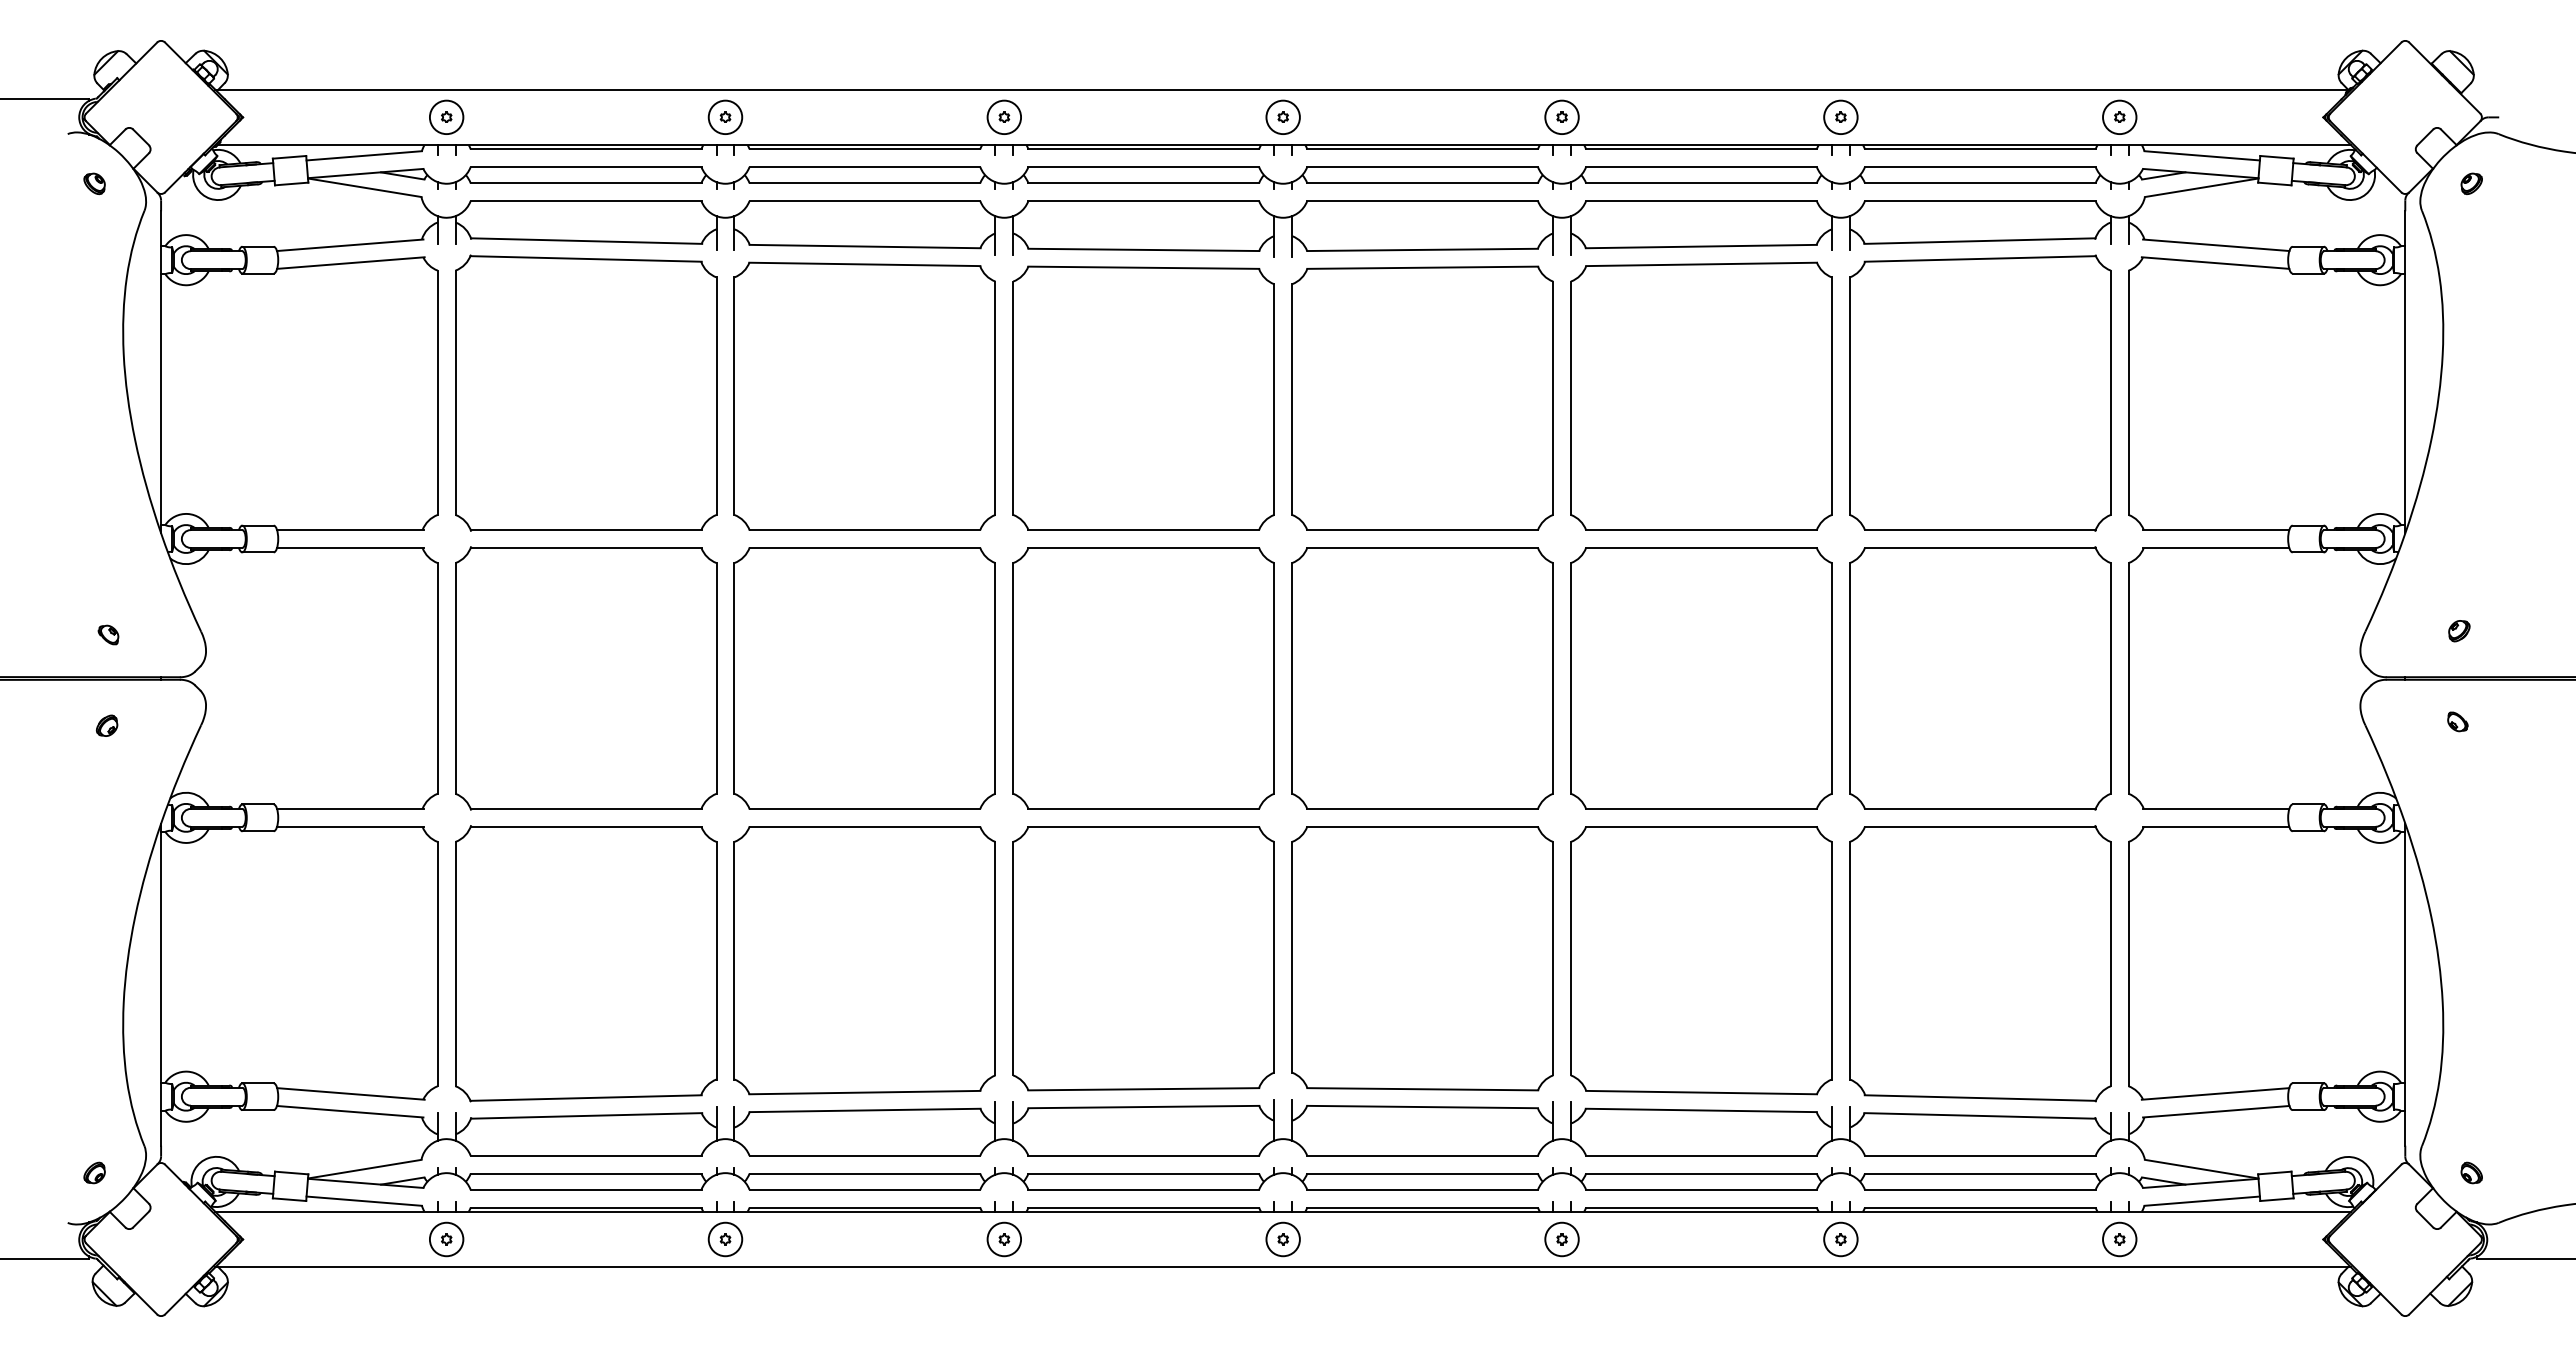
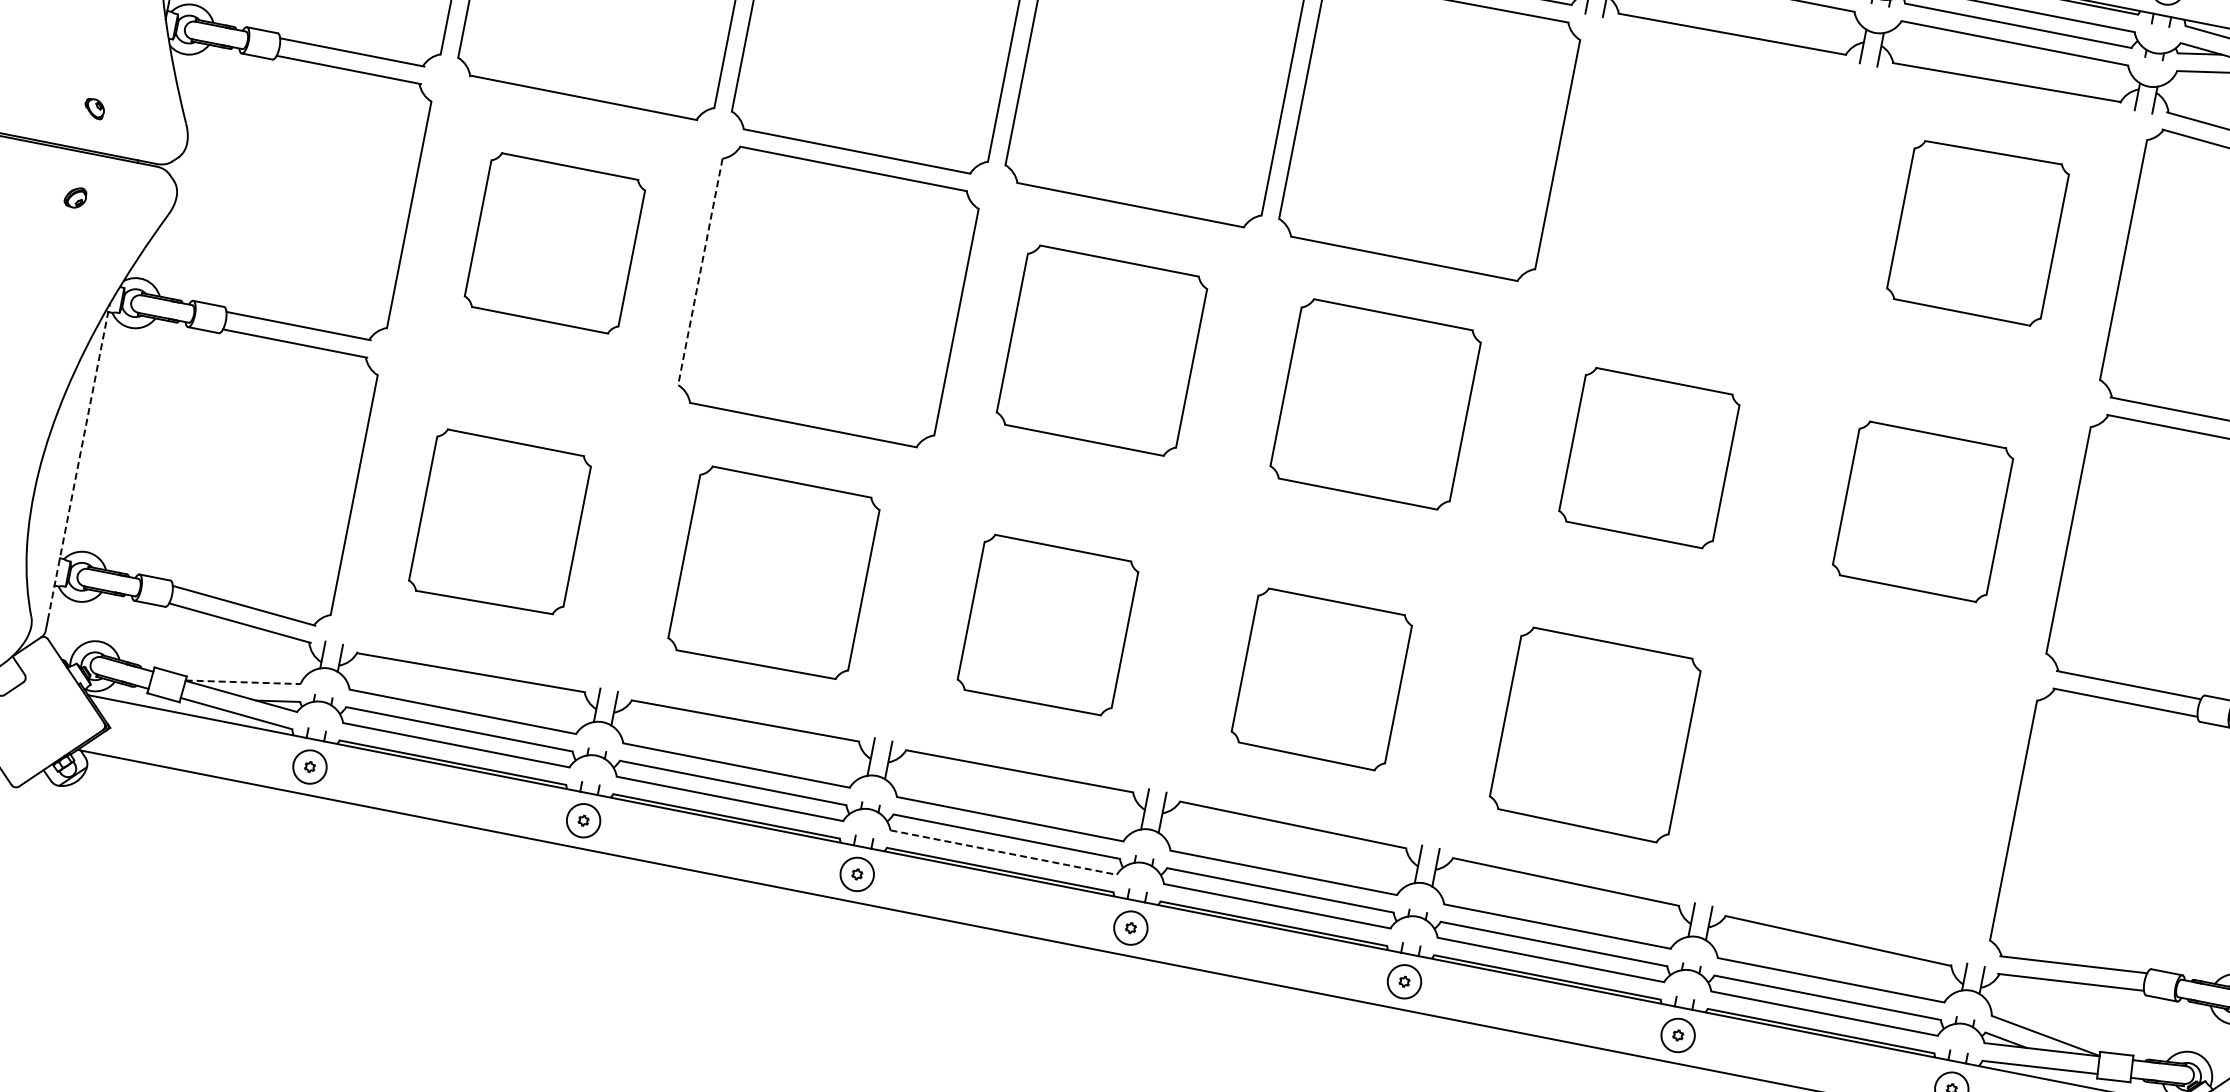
part: (1980, 392) -> (1978, 231), size x0.6
part: (1701, 395) -> (1703, 180), removed
part: (586, 678) -> (555, 243), size x0.6
part: (1143, 678) -> (1101, 350), size x0.7
part: (1422, 678) -> (1375, 404), size x0.7
part: (1701, 678) -> (1649, 458), size x0.6
part: (1980, 678) -> (1923, 511), size x0.6
line: (734, 679) -> (700, 272), solid -> dashed
part: (1143, 958) -> (1047, 625), size x0.6
part: (1422, 958) -> (1321, 679), size x0.6
part: (864, 960) -> (773, 573), size x0.7
part: (1701, 960) -> (1595, 734), size x0.7
part: (586, 963) -> (500, 523), size x0.6
part: (1980, 963) -> (1868, 791), removed
line: (161, 984) -> (79, 461), solid -> dashed
line: (364, 1169) -> (242, 682), solid -> dashed
line: (1144, 1189) -> (1004, 852), solid -> dashed

